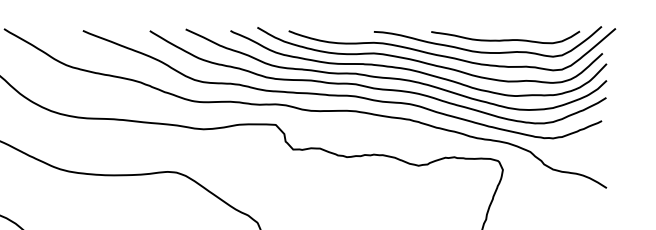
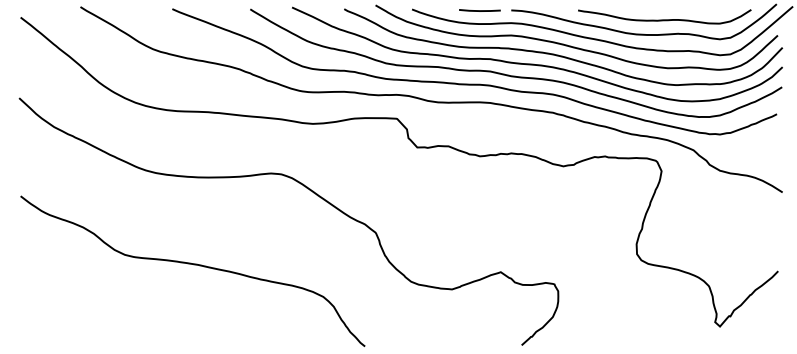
line: (346, 31) -> (479, 10), added

